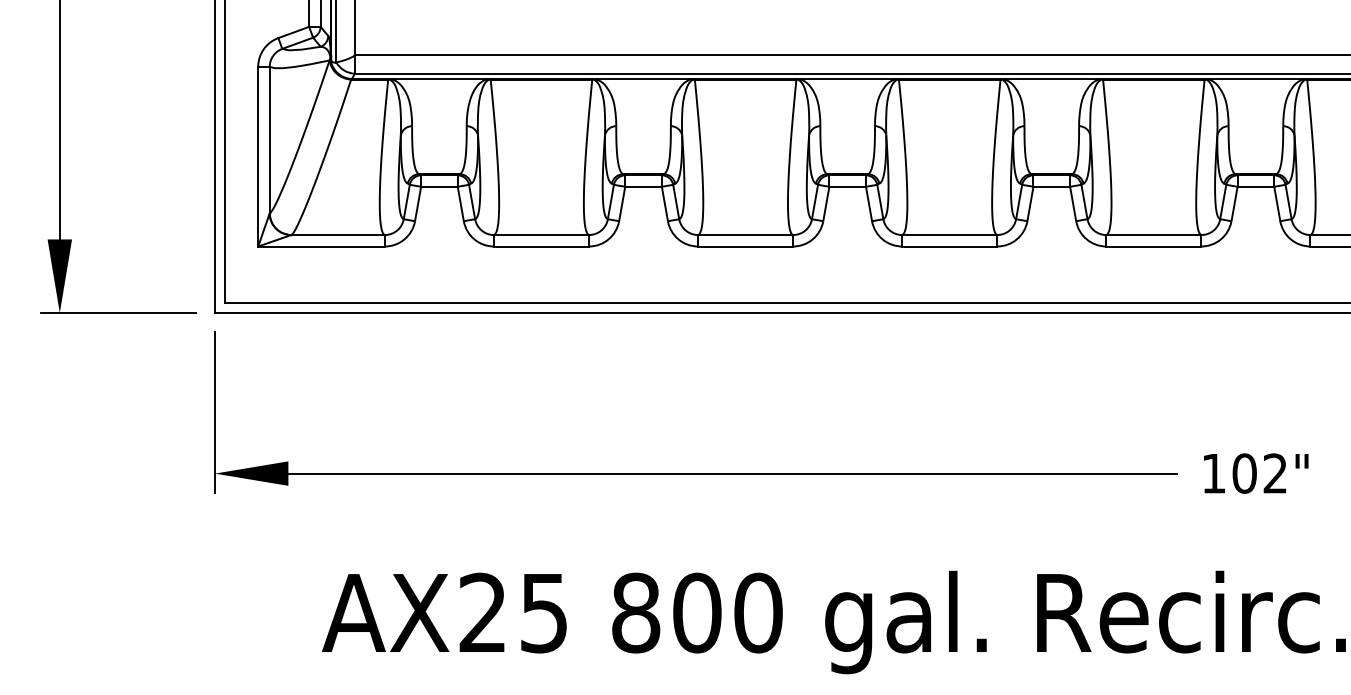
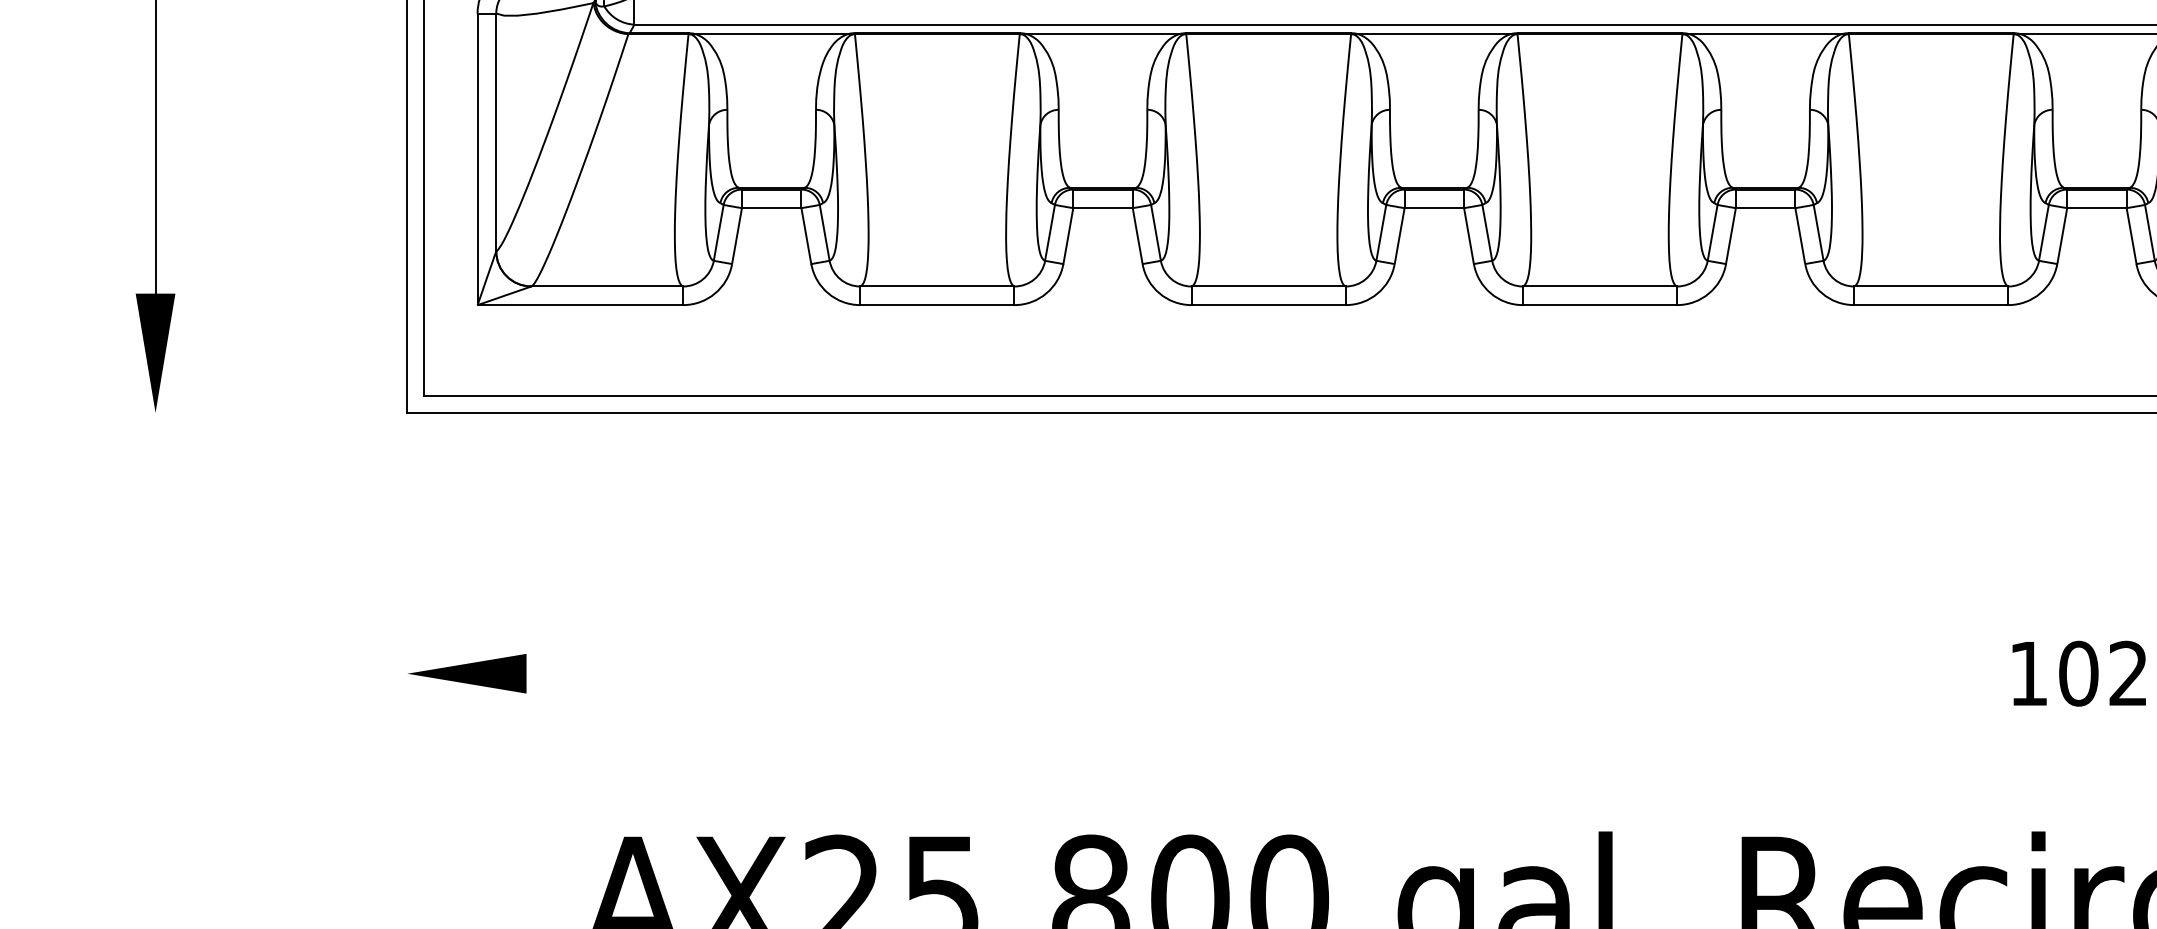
line: (117, 312) -> (249, 412), removed
line: (214, 412) -> (406, 574), removed
line: (732, 473) -> (1247, 673), removed

